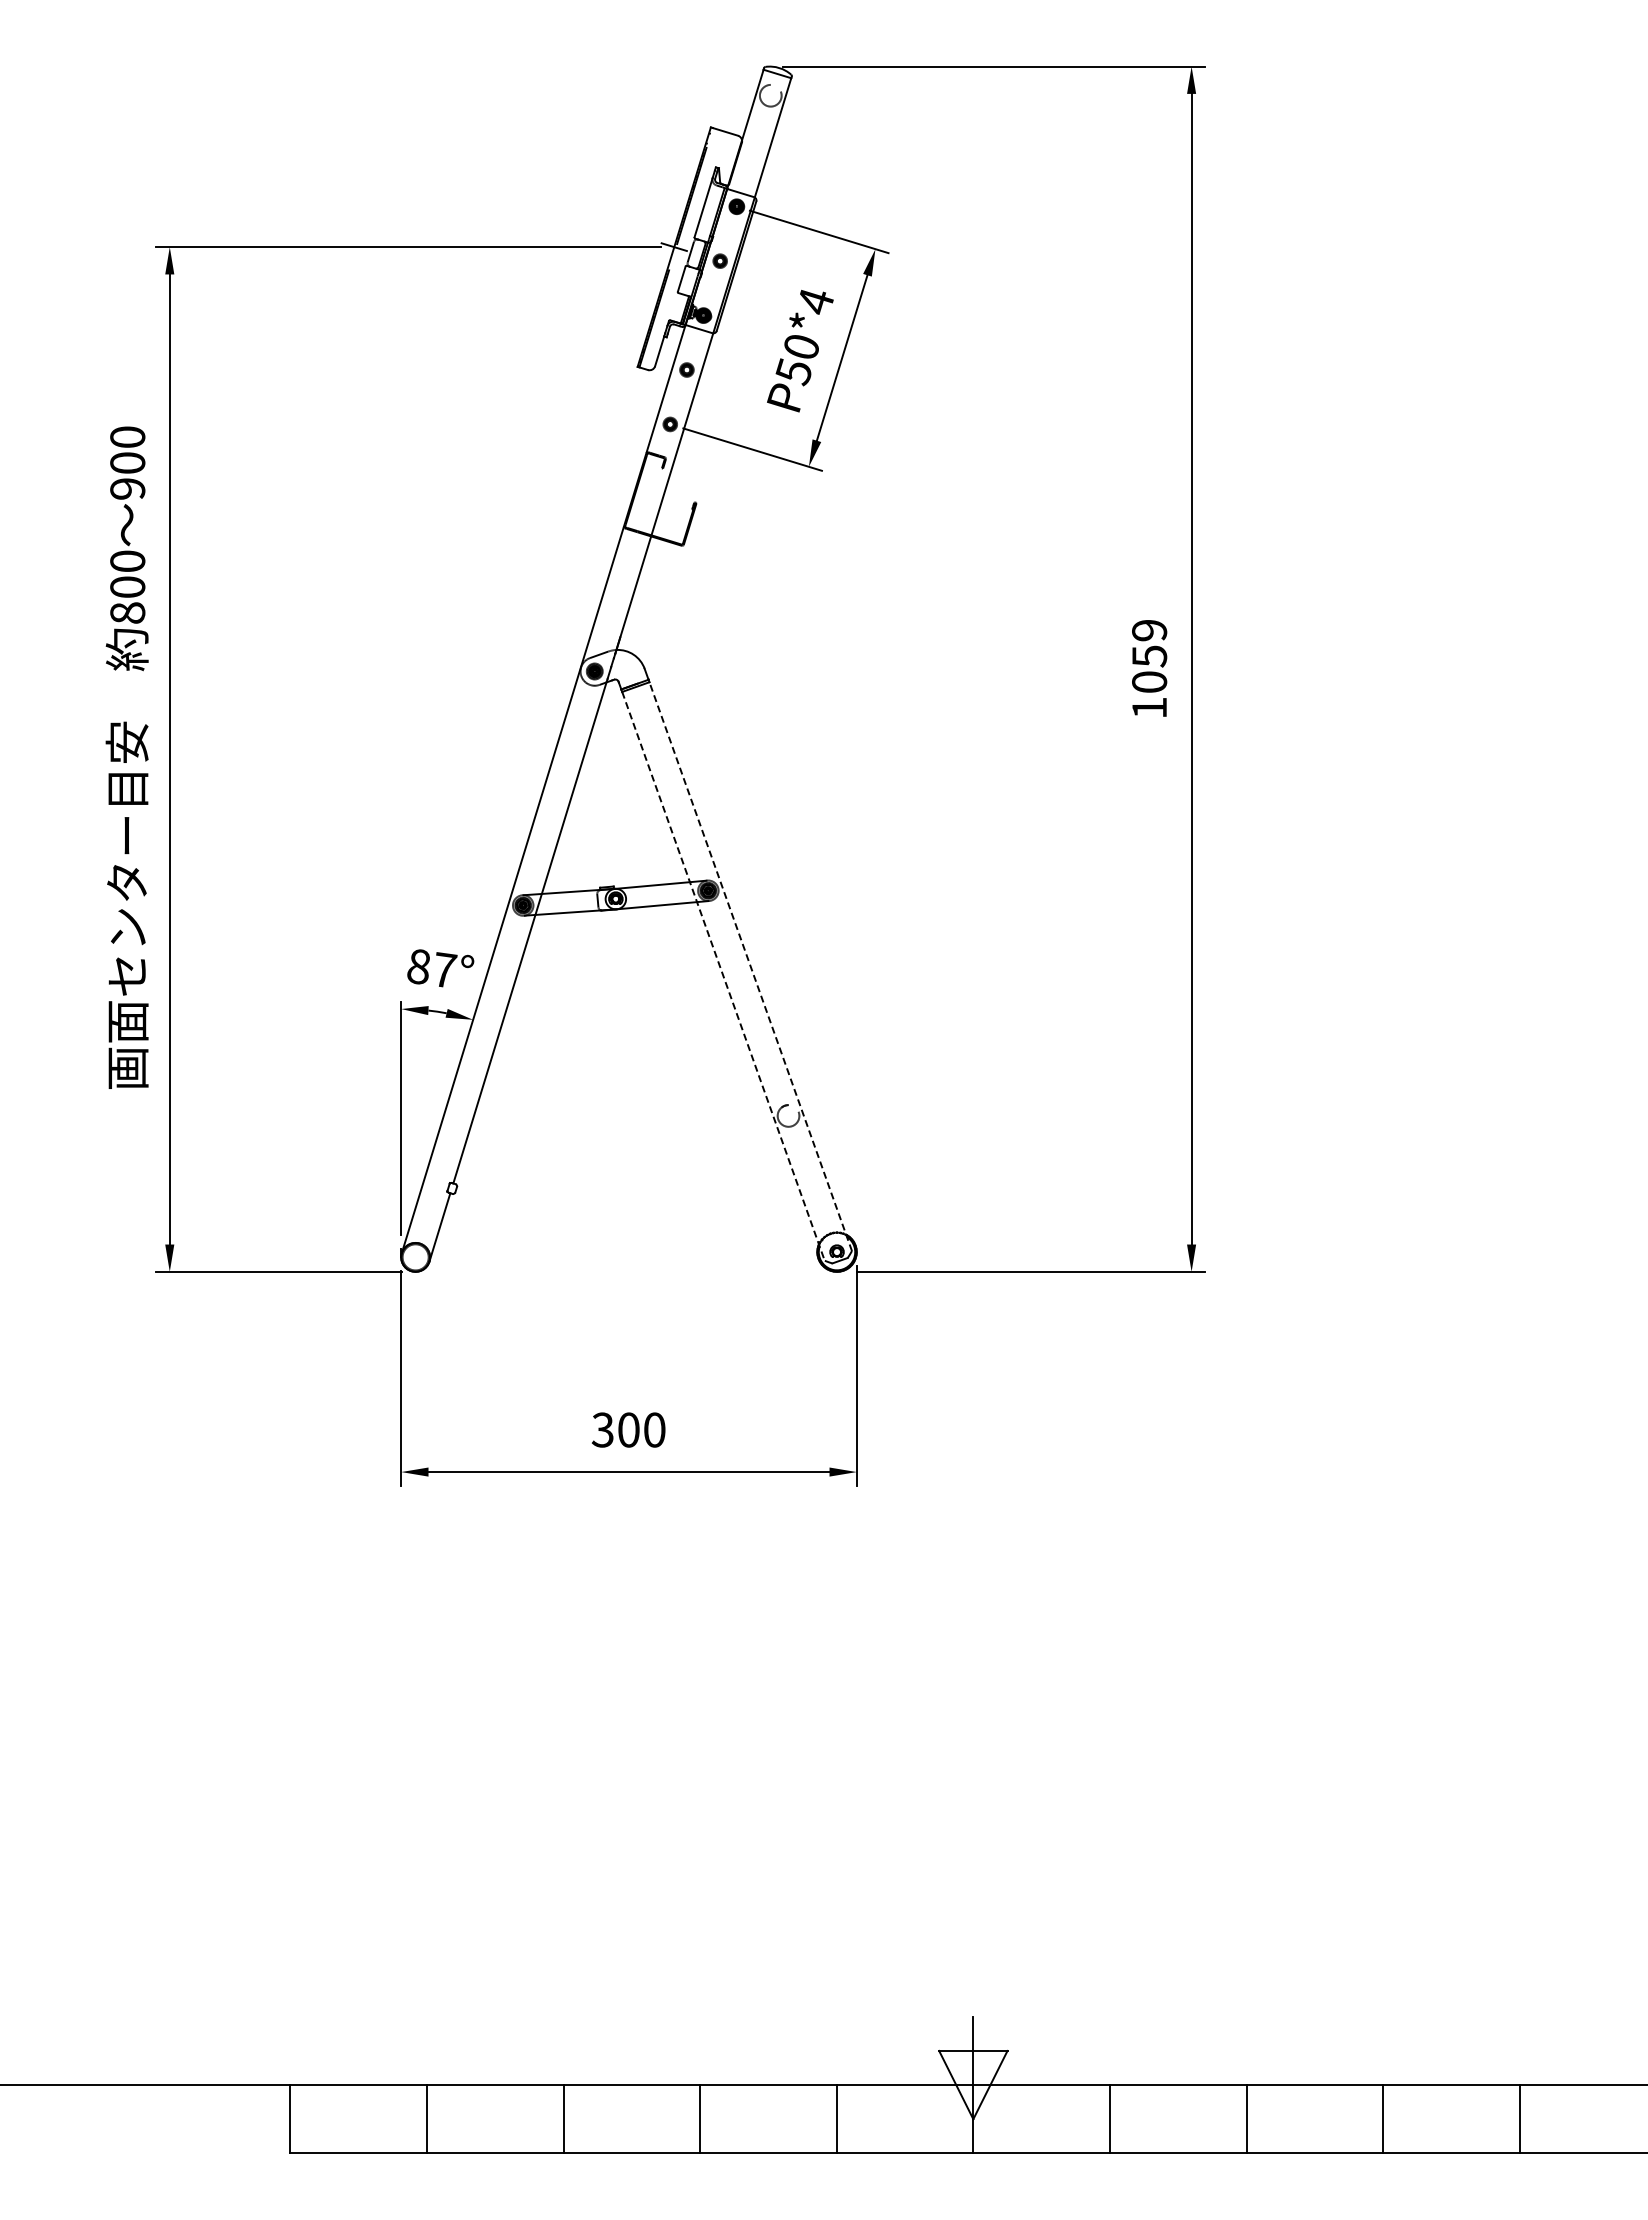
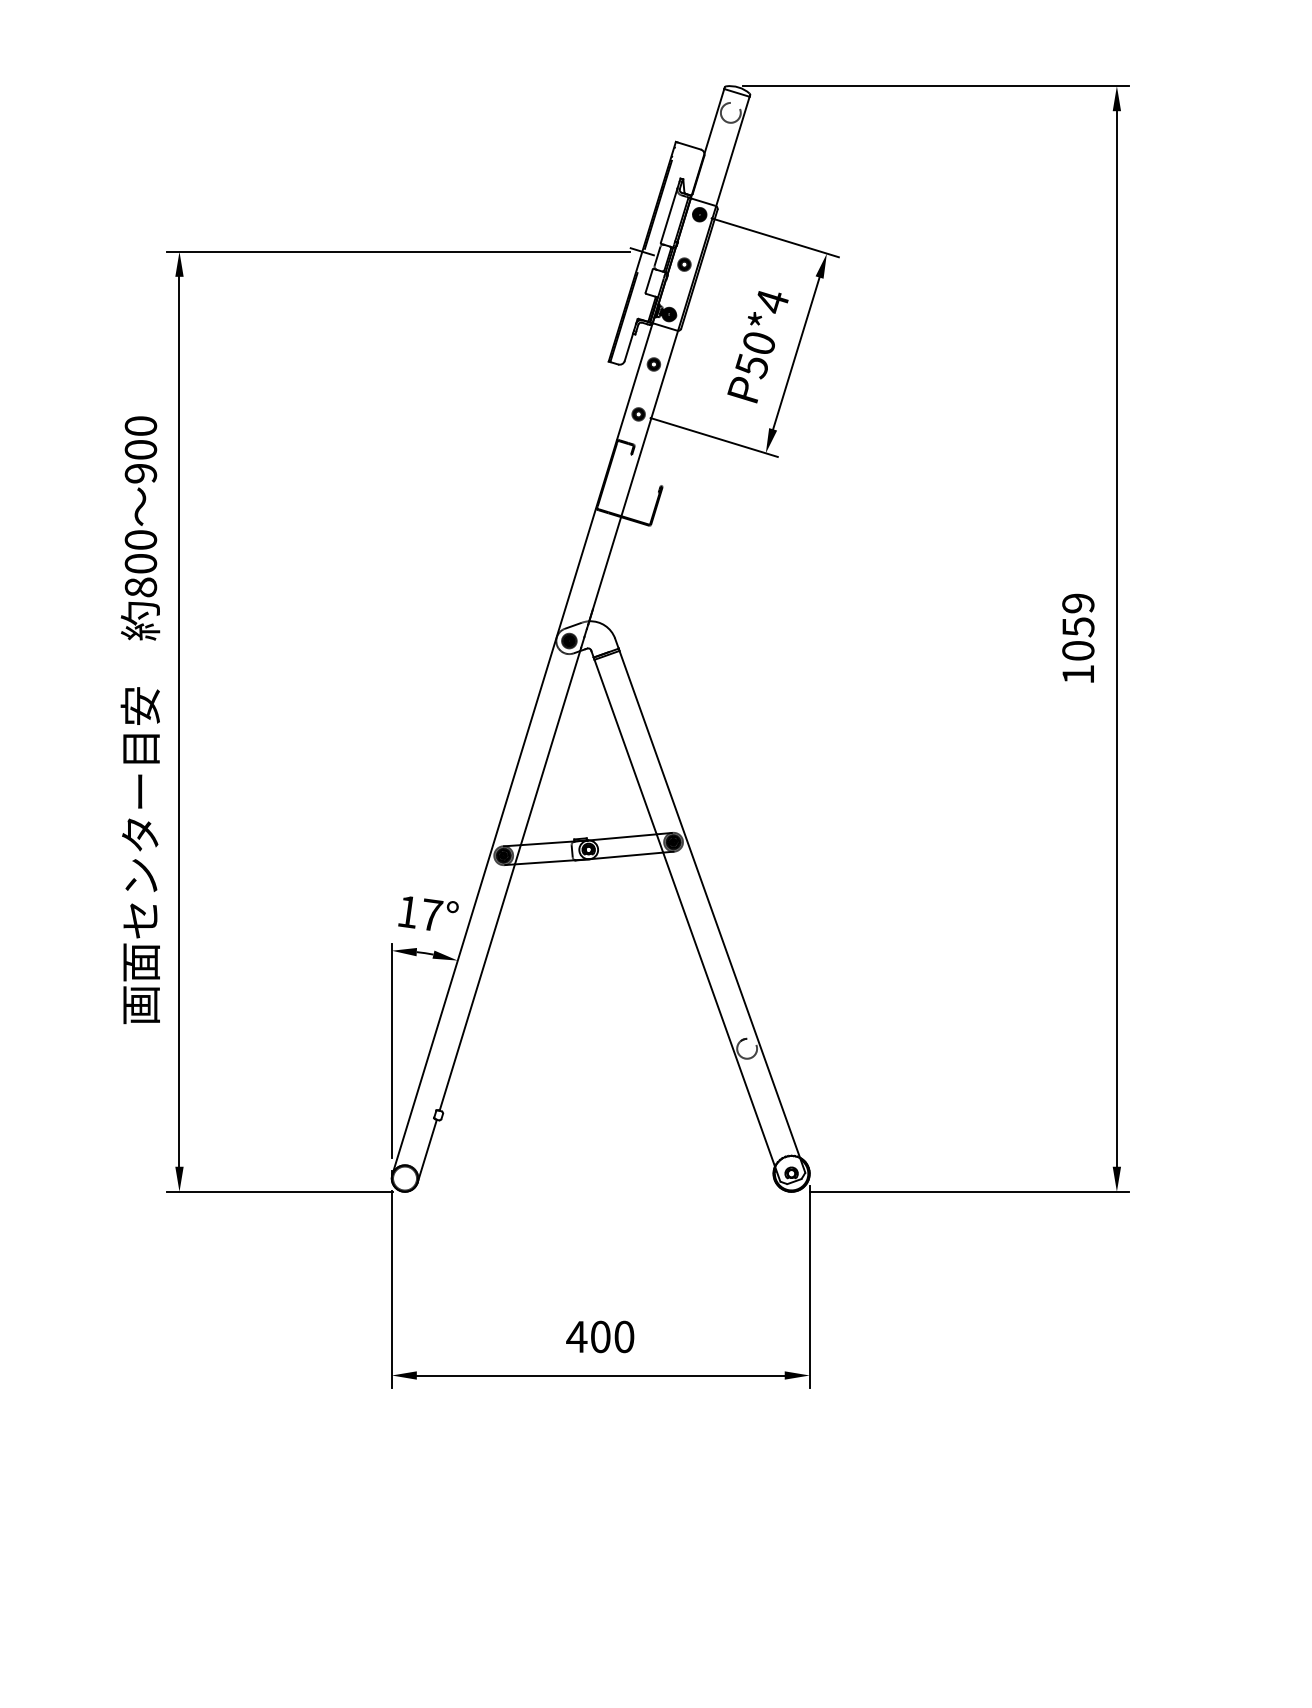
text: (418, 966) -> (407, 911), 87° -> 17°
line: (750, 966) -> (712, 911), dashed -> solid
line: (723, 976) -> (687, 920), dashed -> solid
text: (602, 1429) -> (576, 1336), 300 -> 400

